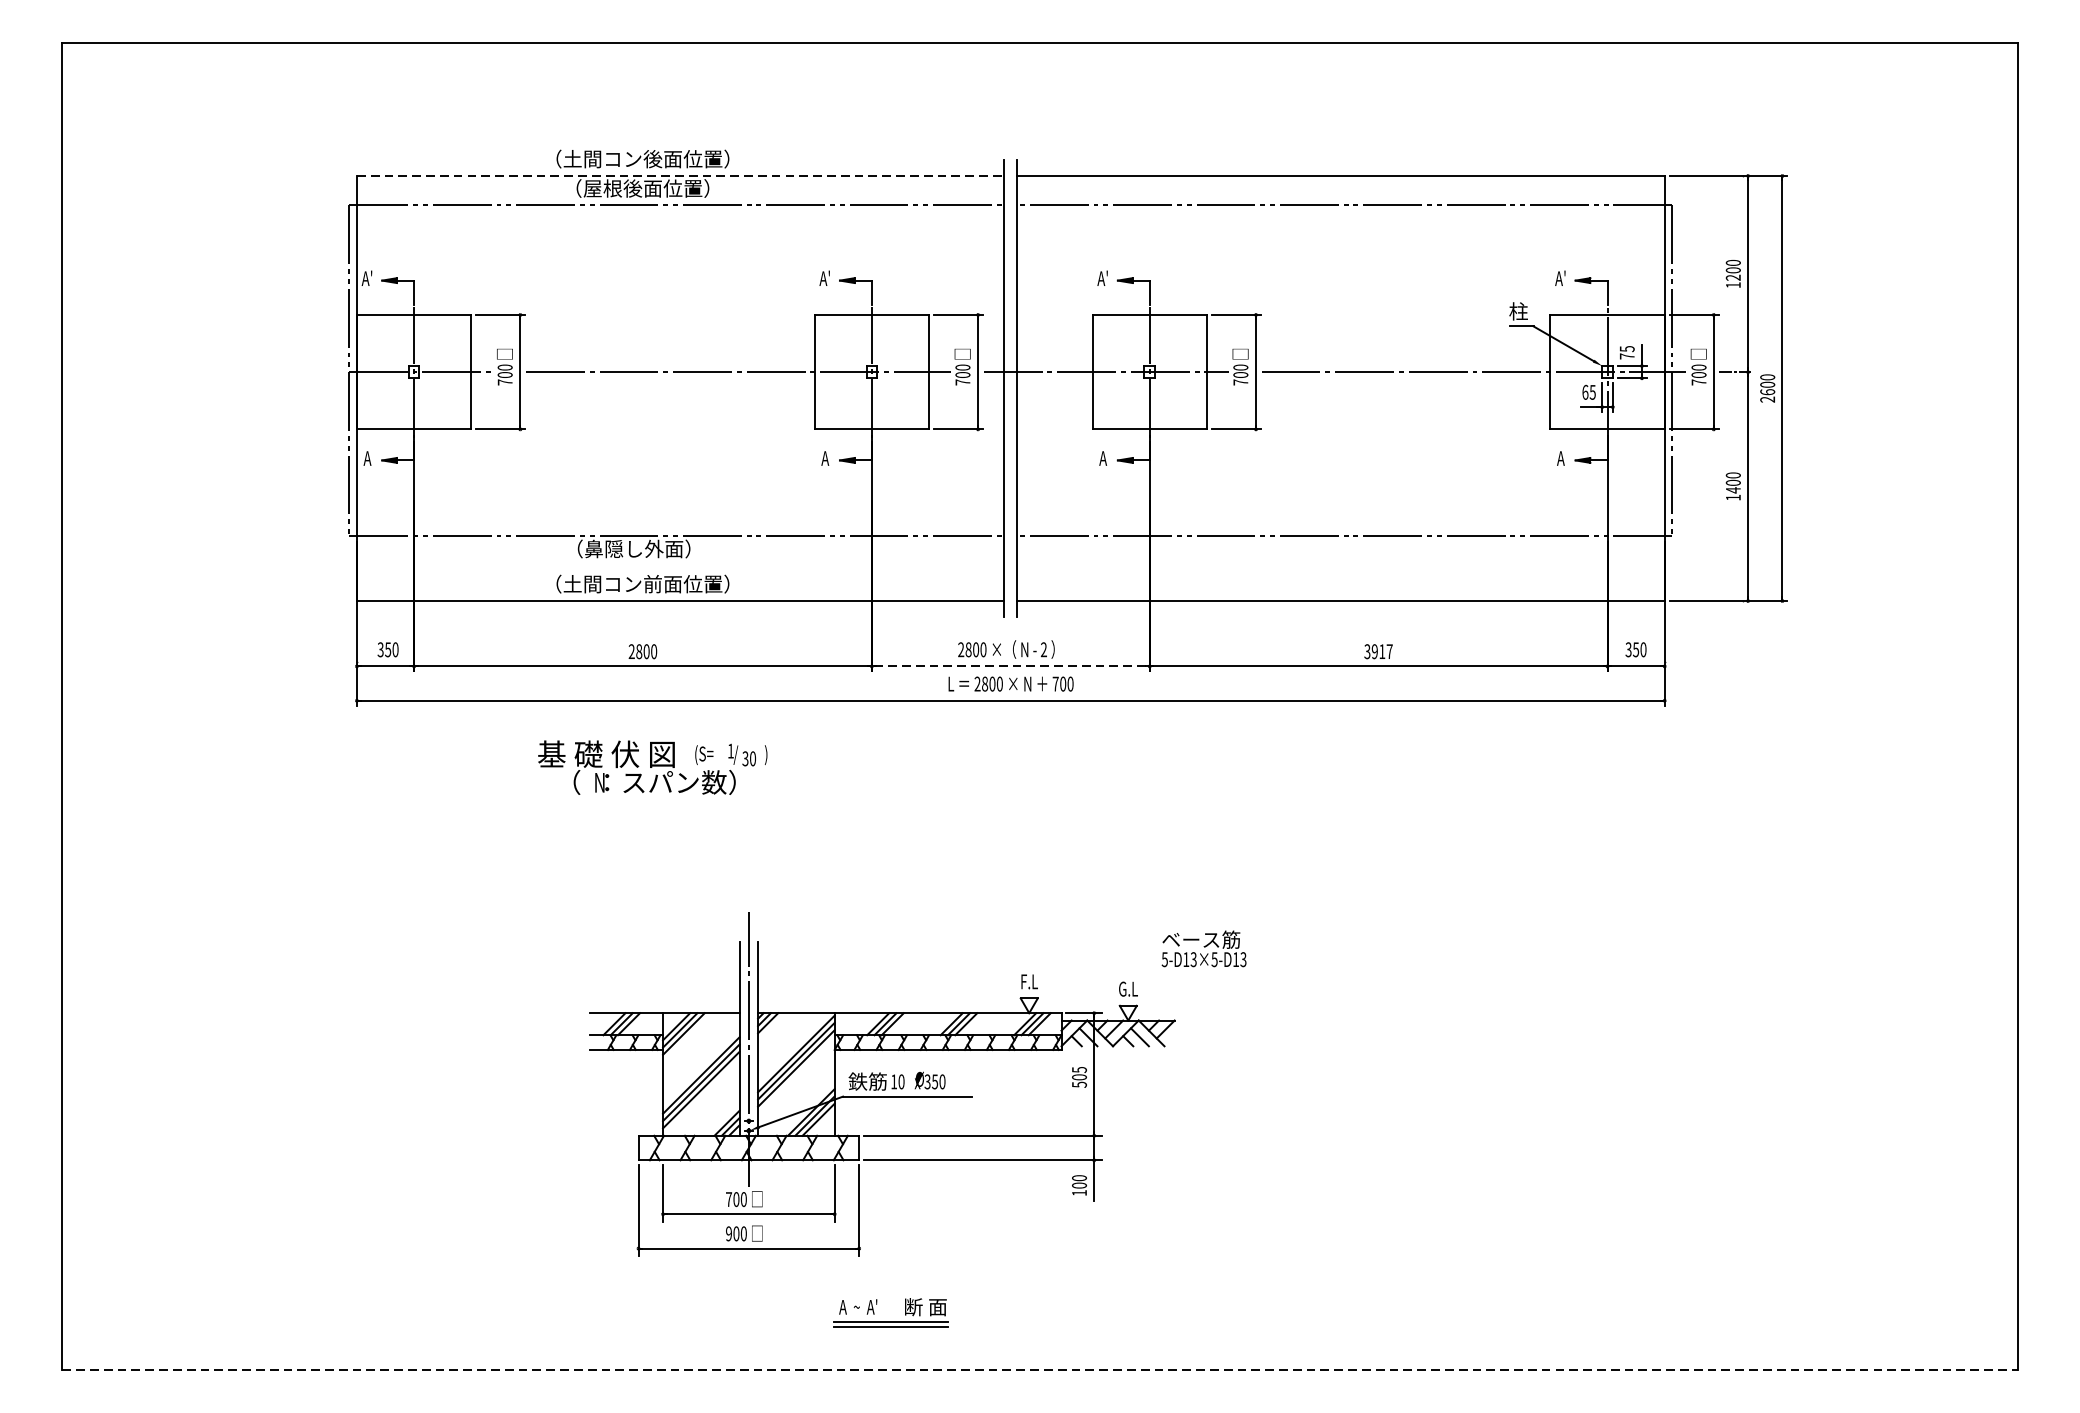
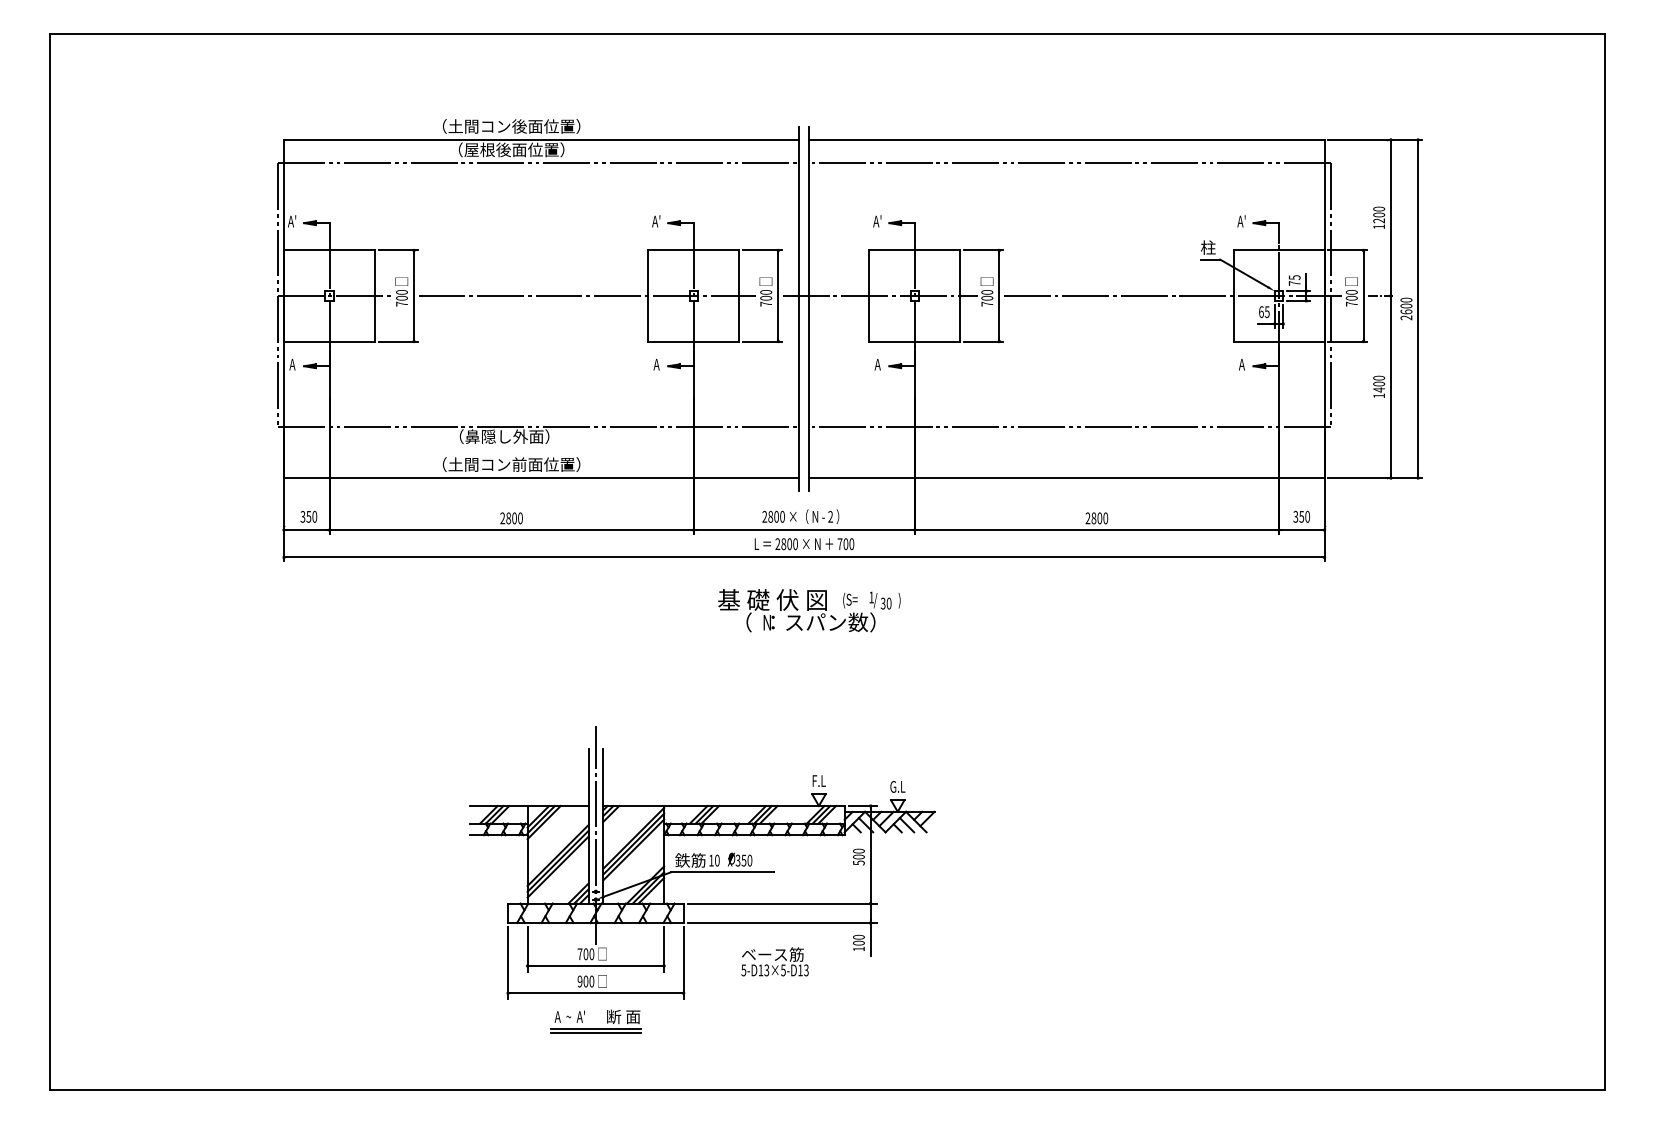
line: (680, 175) -> (541, 139), dashed -> solid
text: (1378, 651) -> (1096, 518), 3917 -> 2800
line: (1011, 666) -> (804, 530), dashed -> solid
text: (652, 767) -> (809, 610), moved
text: (1203, 948) -> (774, 961), moved
text: (1078, 1069) -> (858, 850), 505 -> 500
part: (890, 1321) -> (595, 1028), moved
line: (1040, 1370) -> (827, 1090), dashed -> solid

